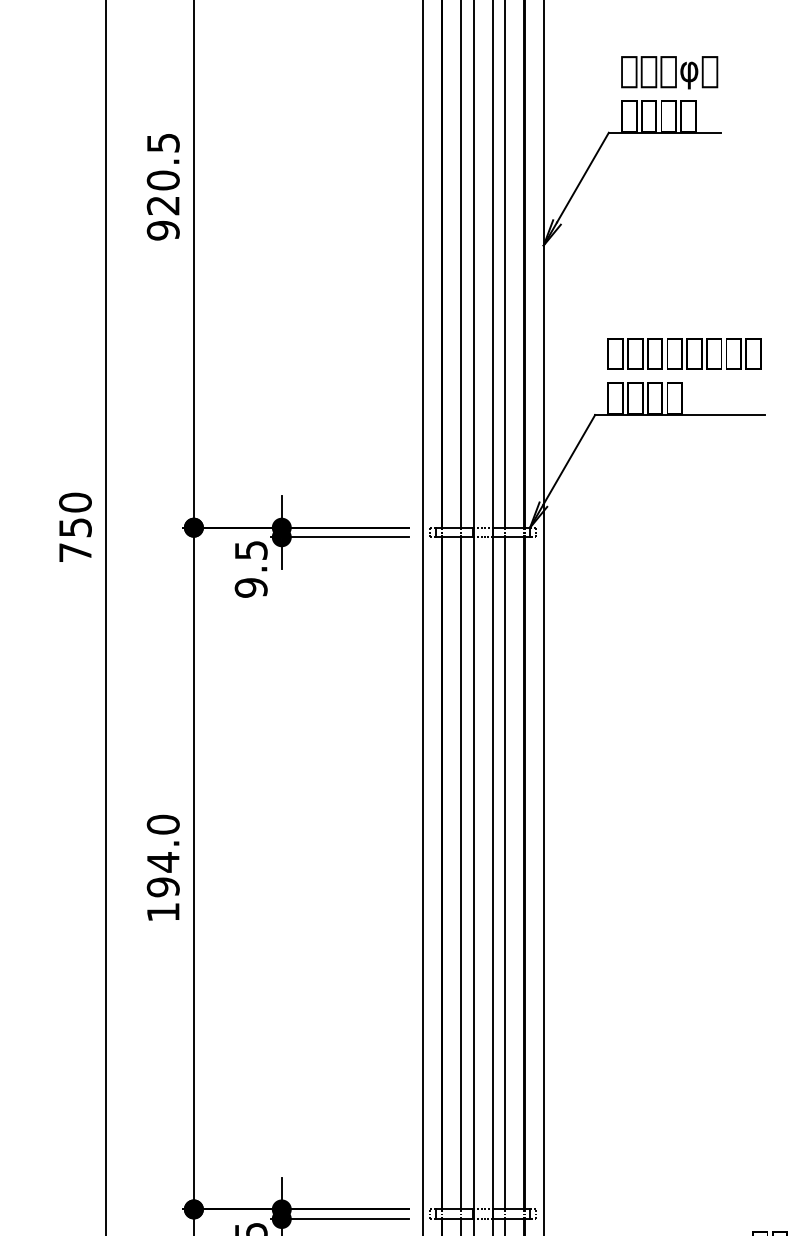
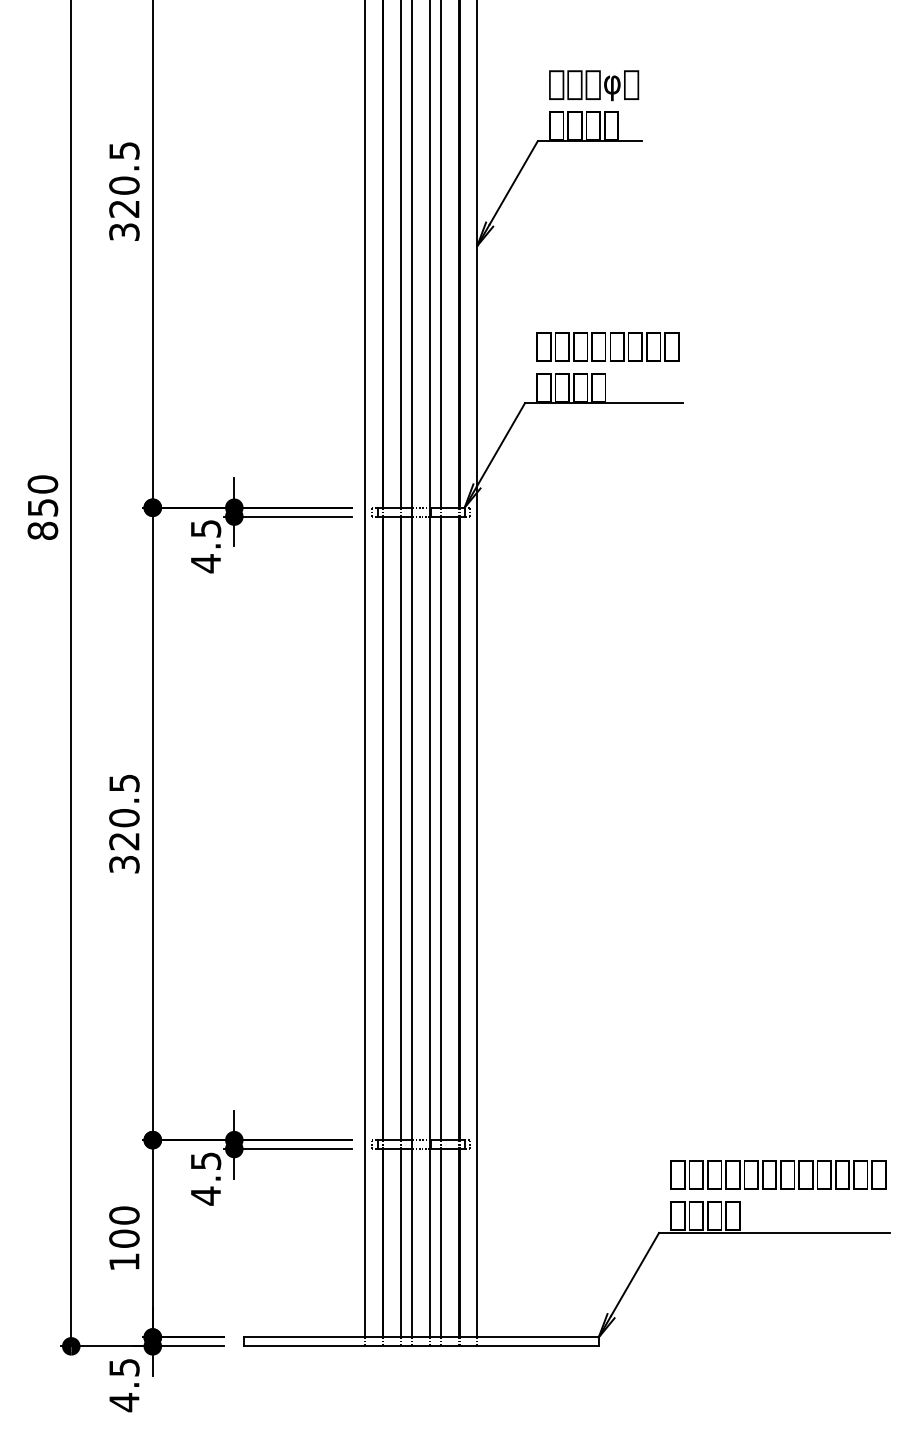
text: (163, 230) -> (124, 232), 920.5 -> 320.5
text: (75, 552) -> (42, 530), 750 -> 850
text: (250, 587) -> (205, 563), 9.5 -> 4.5
text: (163, 868) -> (124, 823), 194.0 -> 320.5

